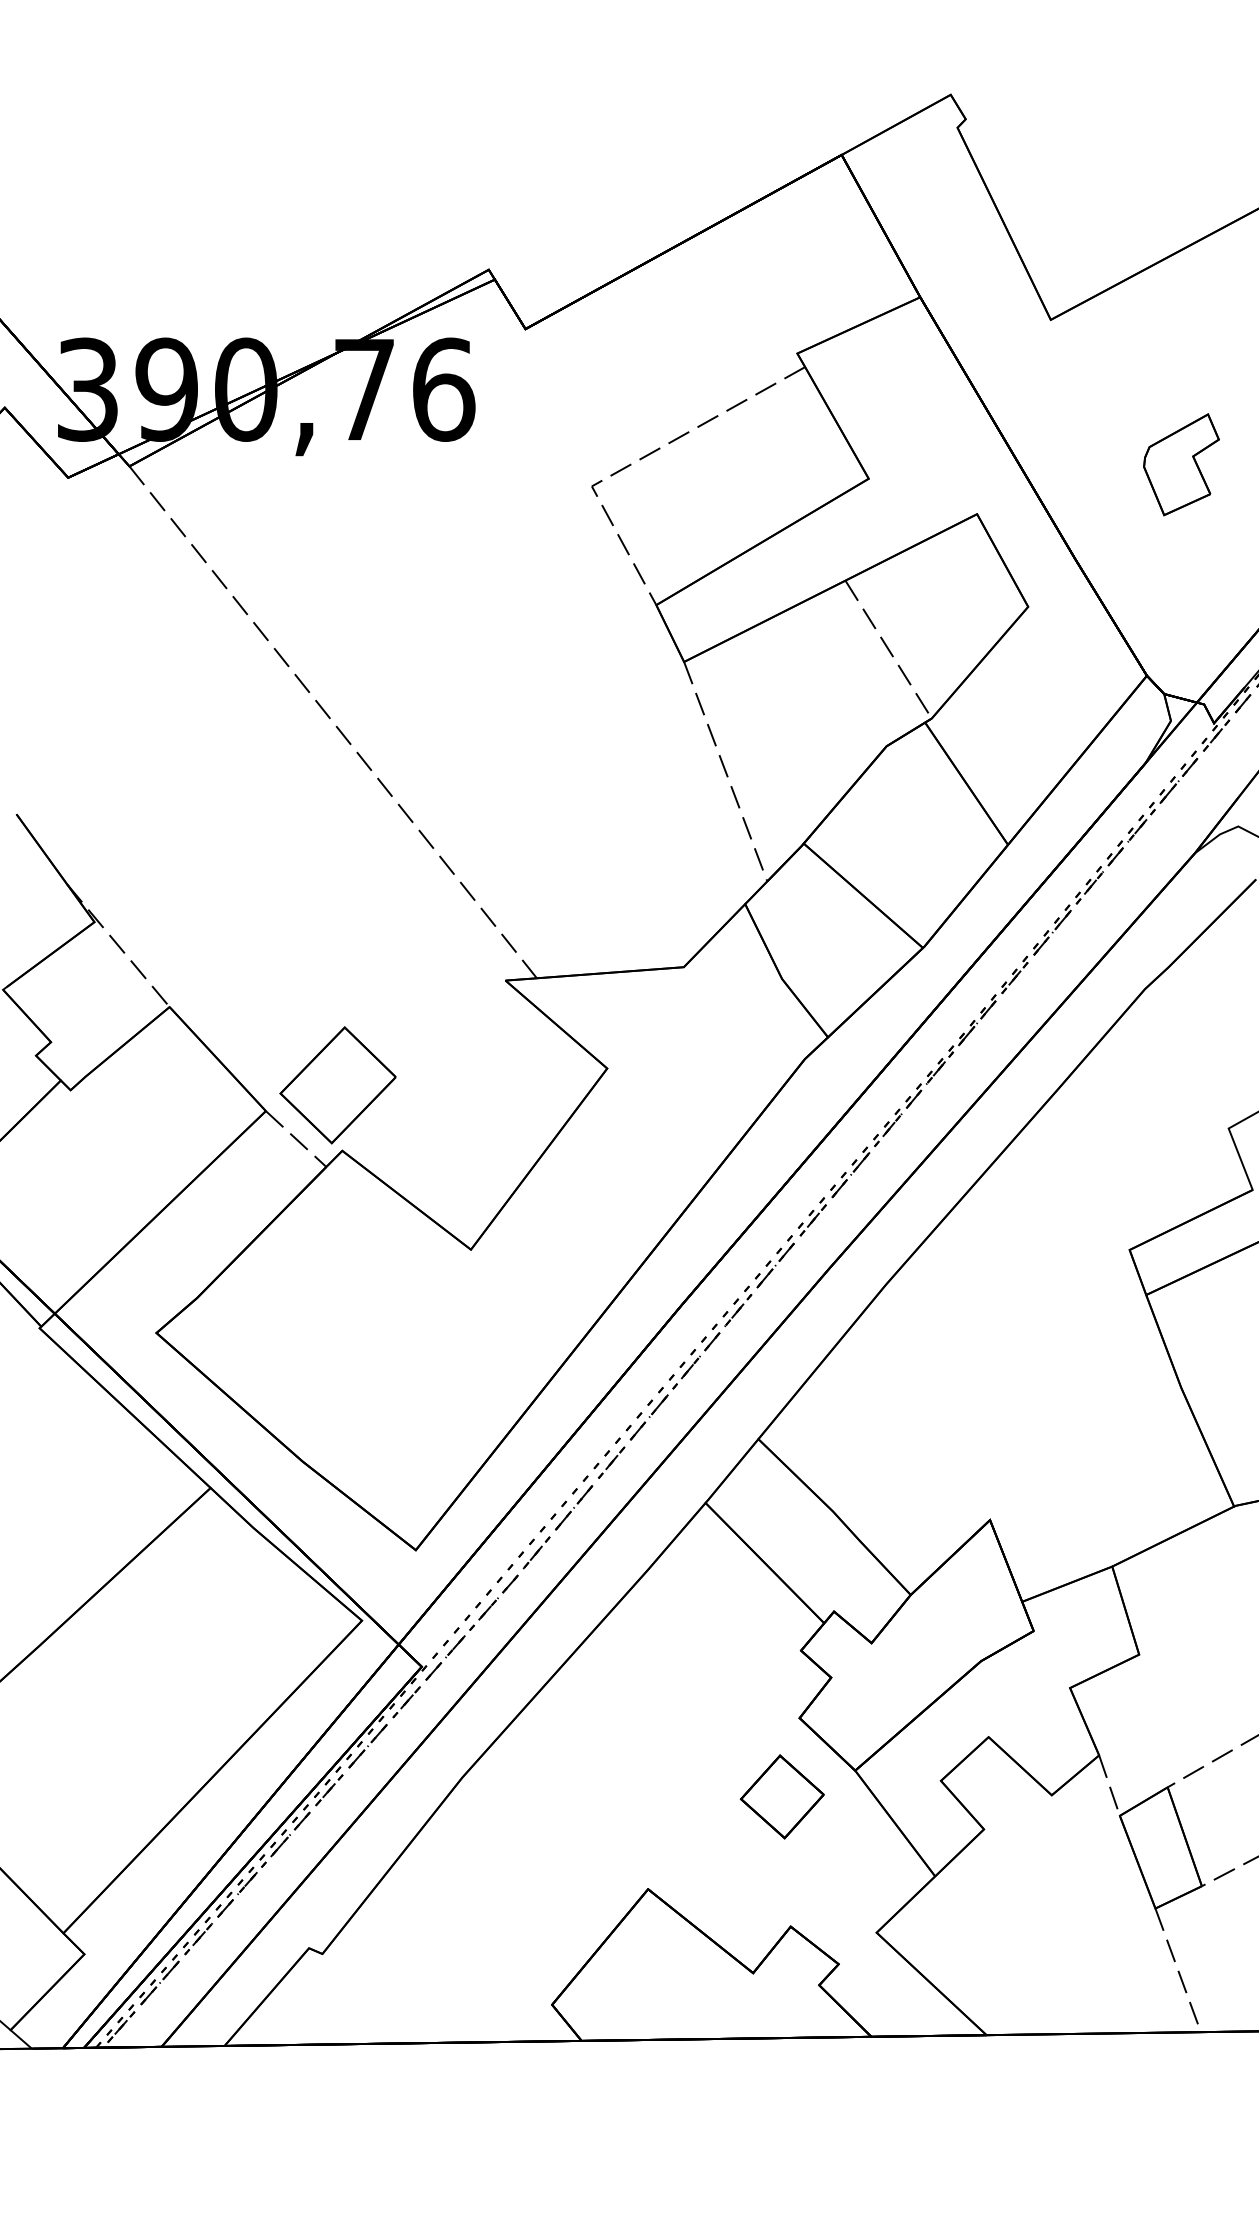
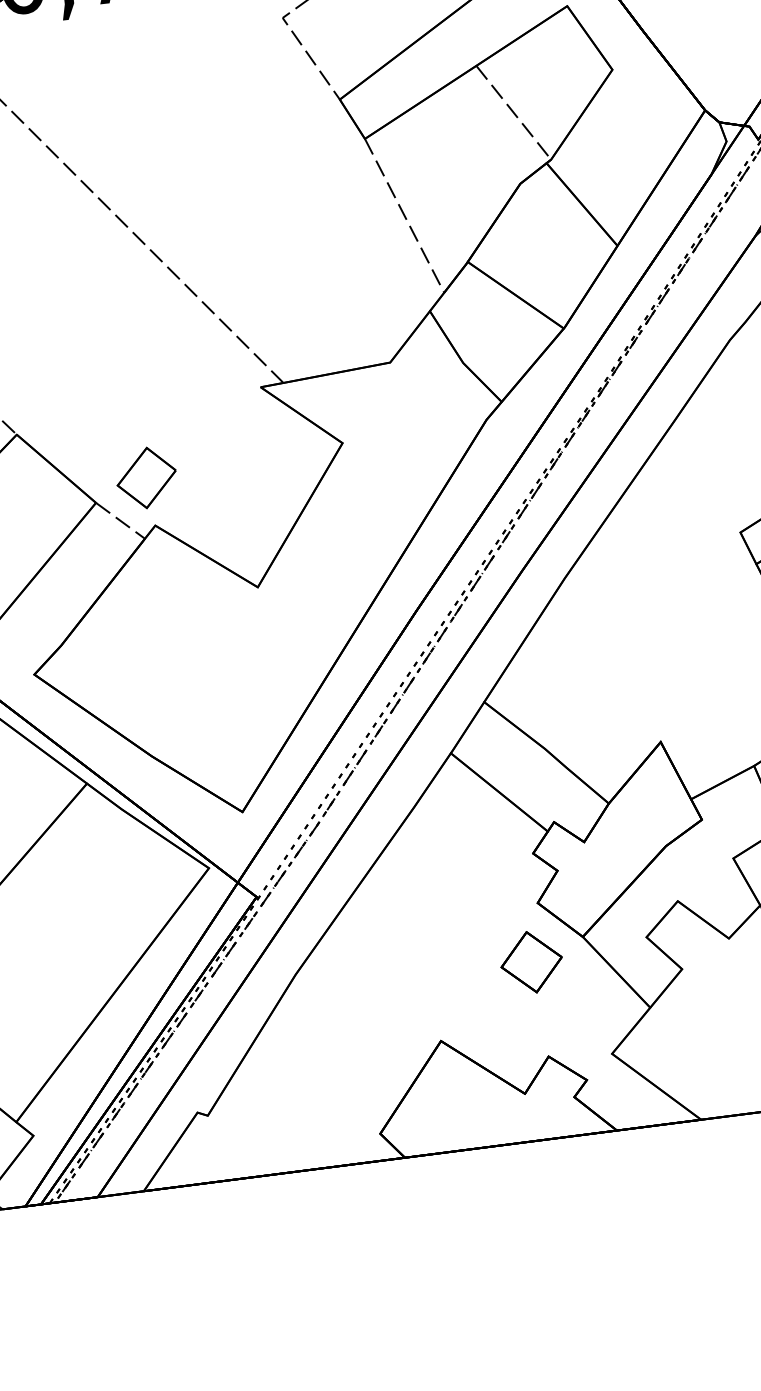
part: (337, 1085) -> (146, 478), size x0.7

